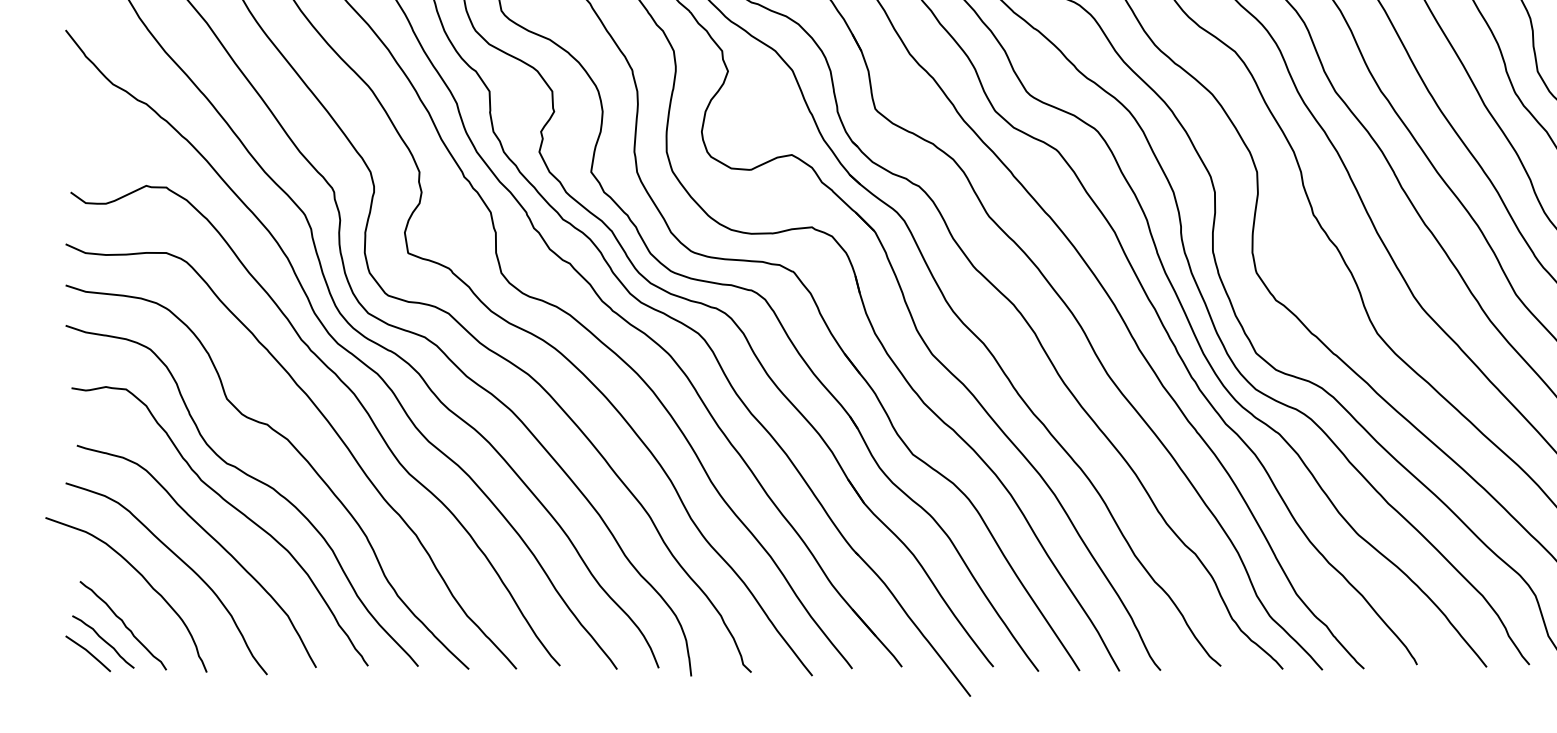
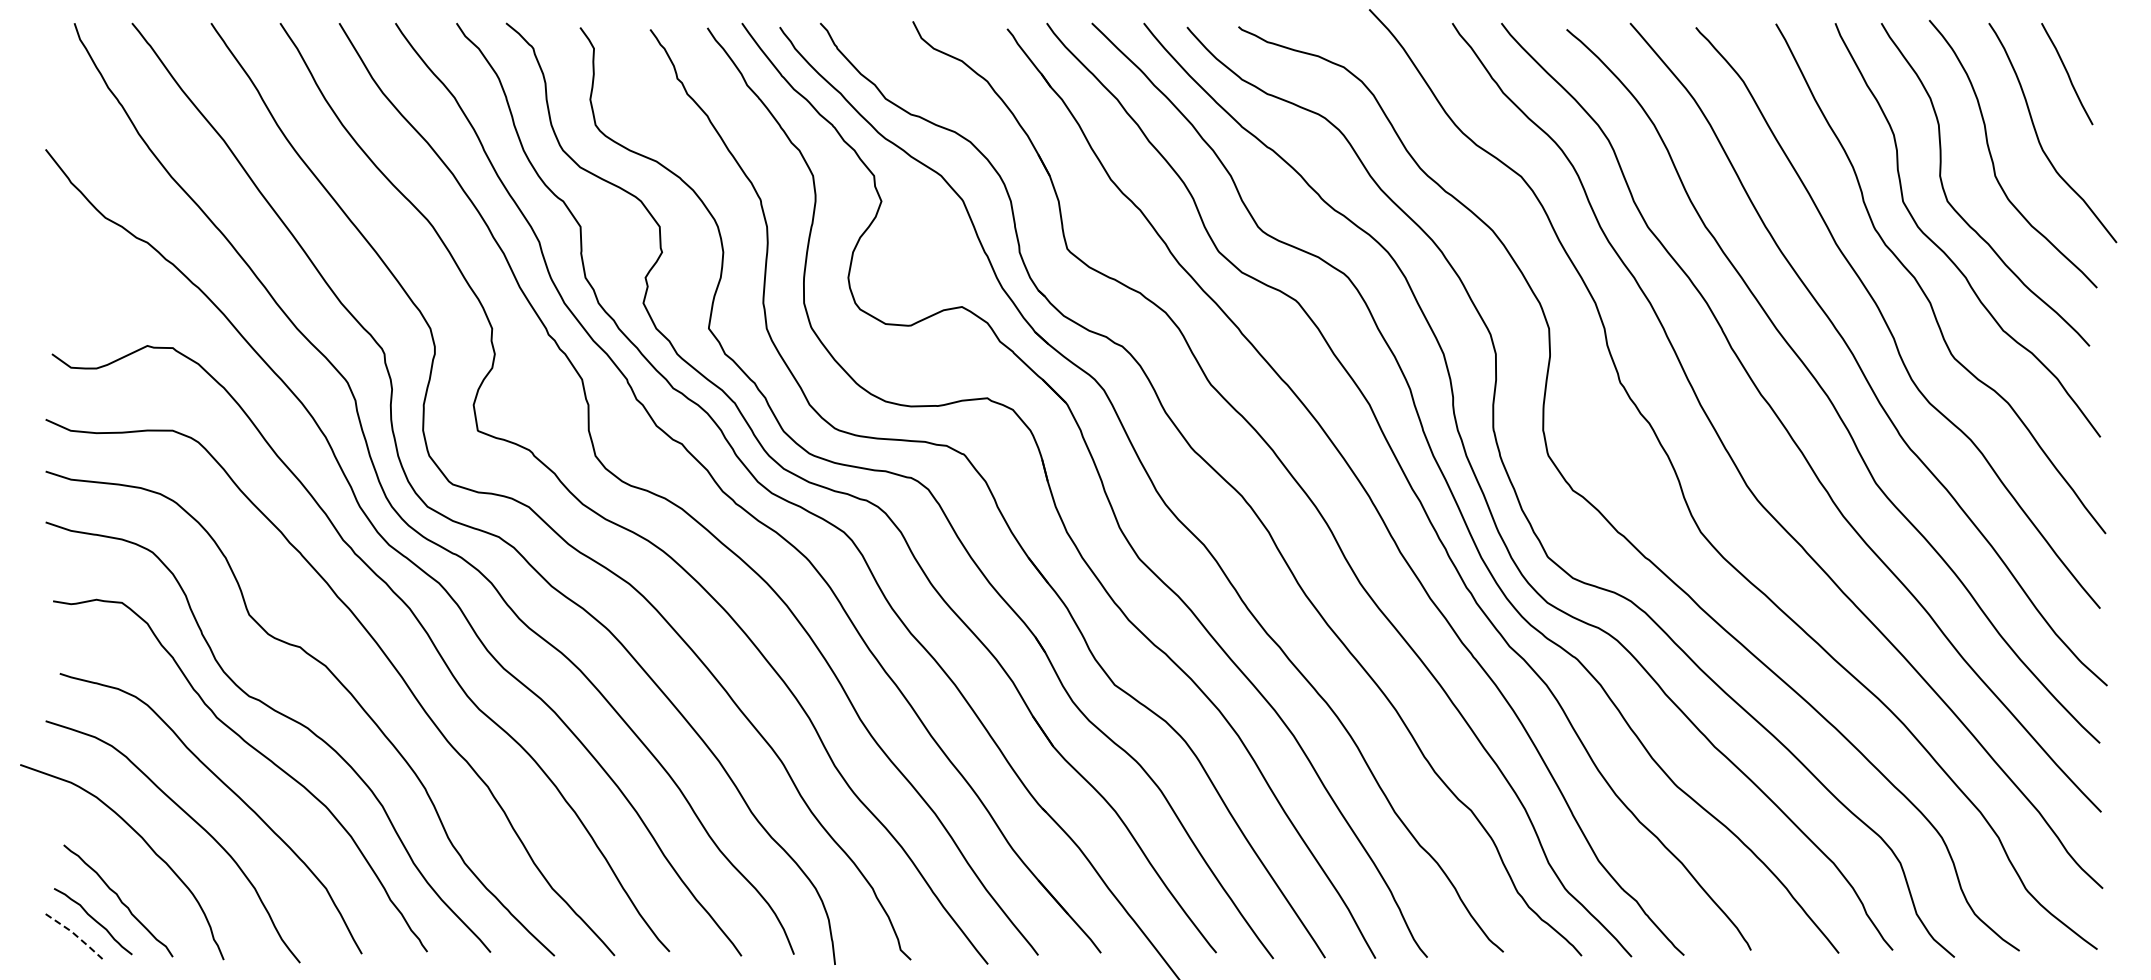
line: (89, 653) -> (75, 935), solid -> dashed

